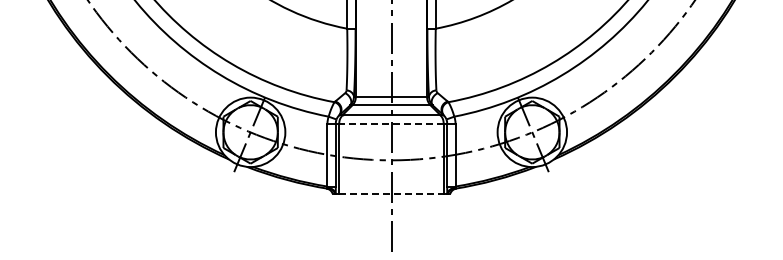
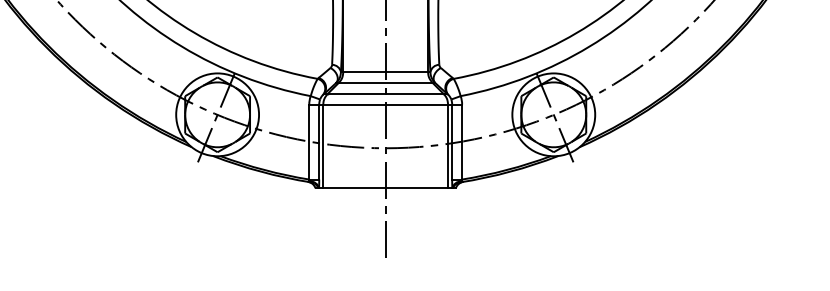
line: (391, 123) -> (385, 104), dashed -> solid
line: (391, 193) -> (385, 187), dashed -> solid

